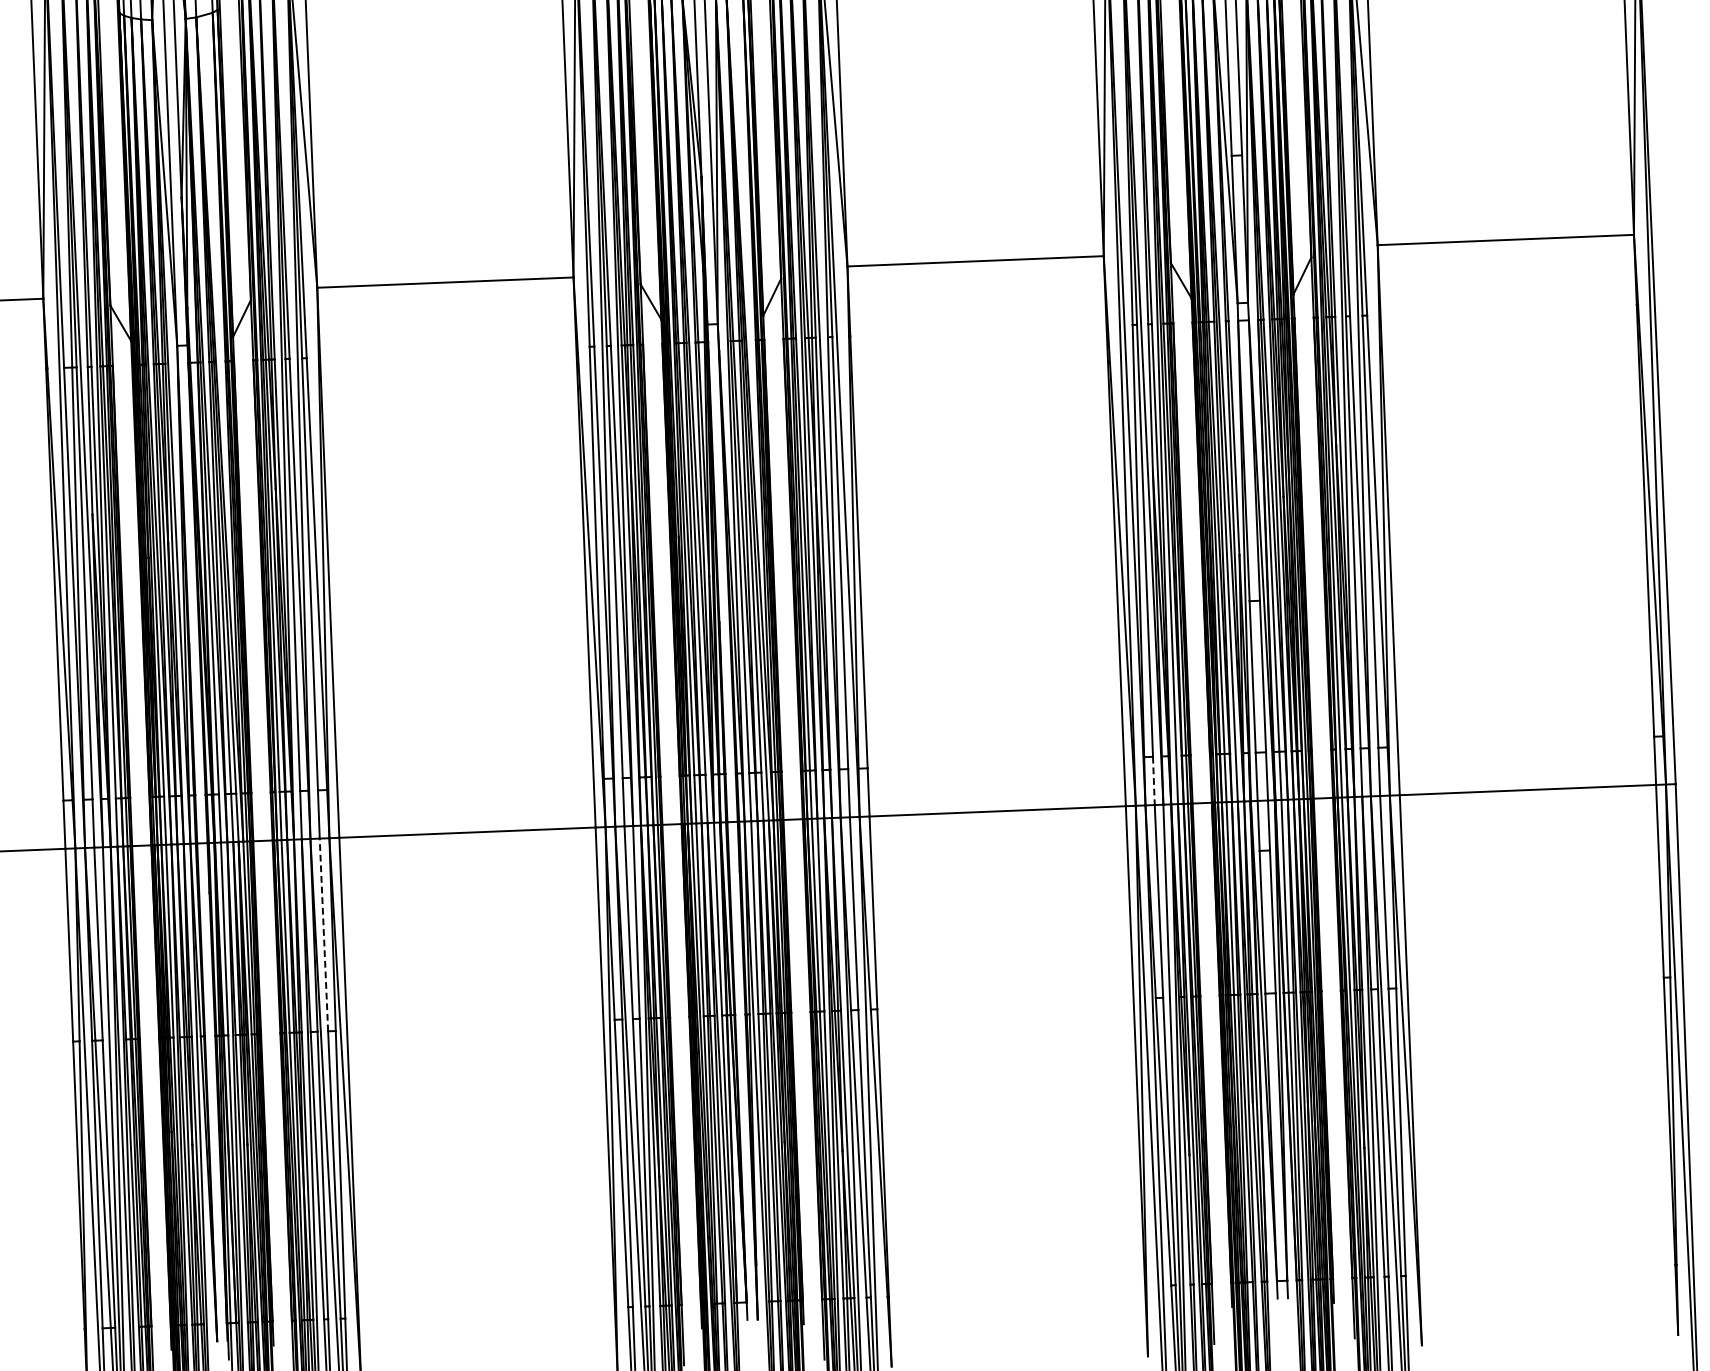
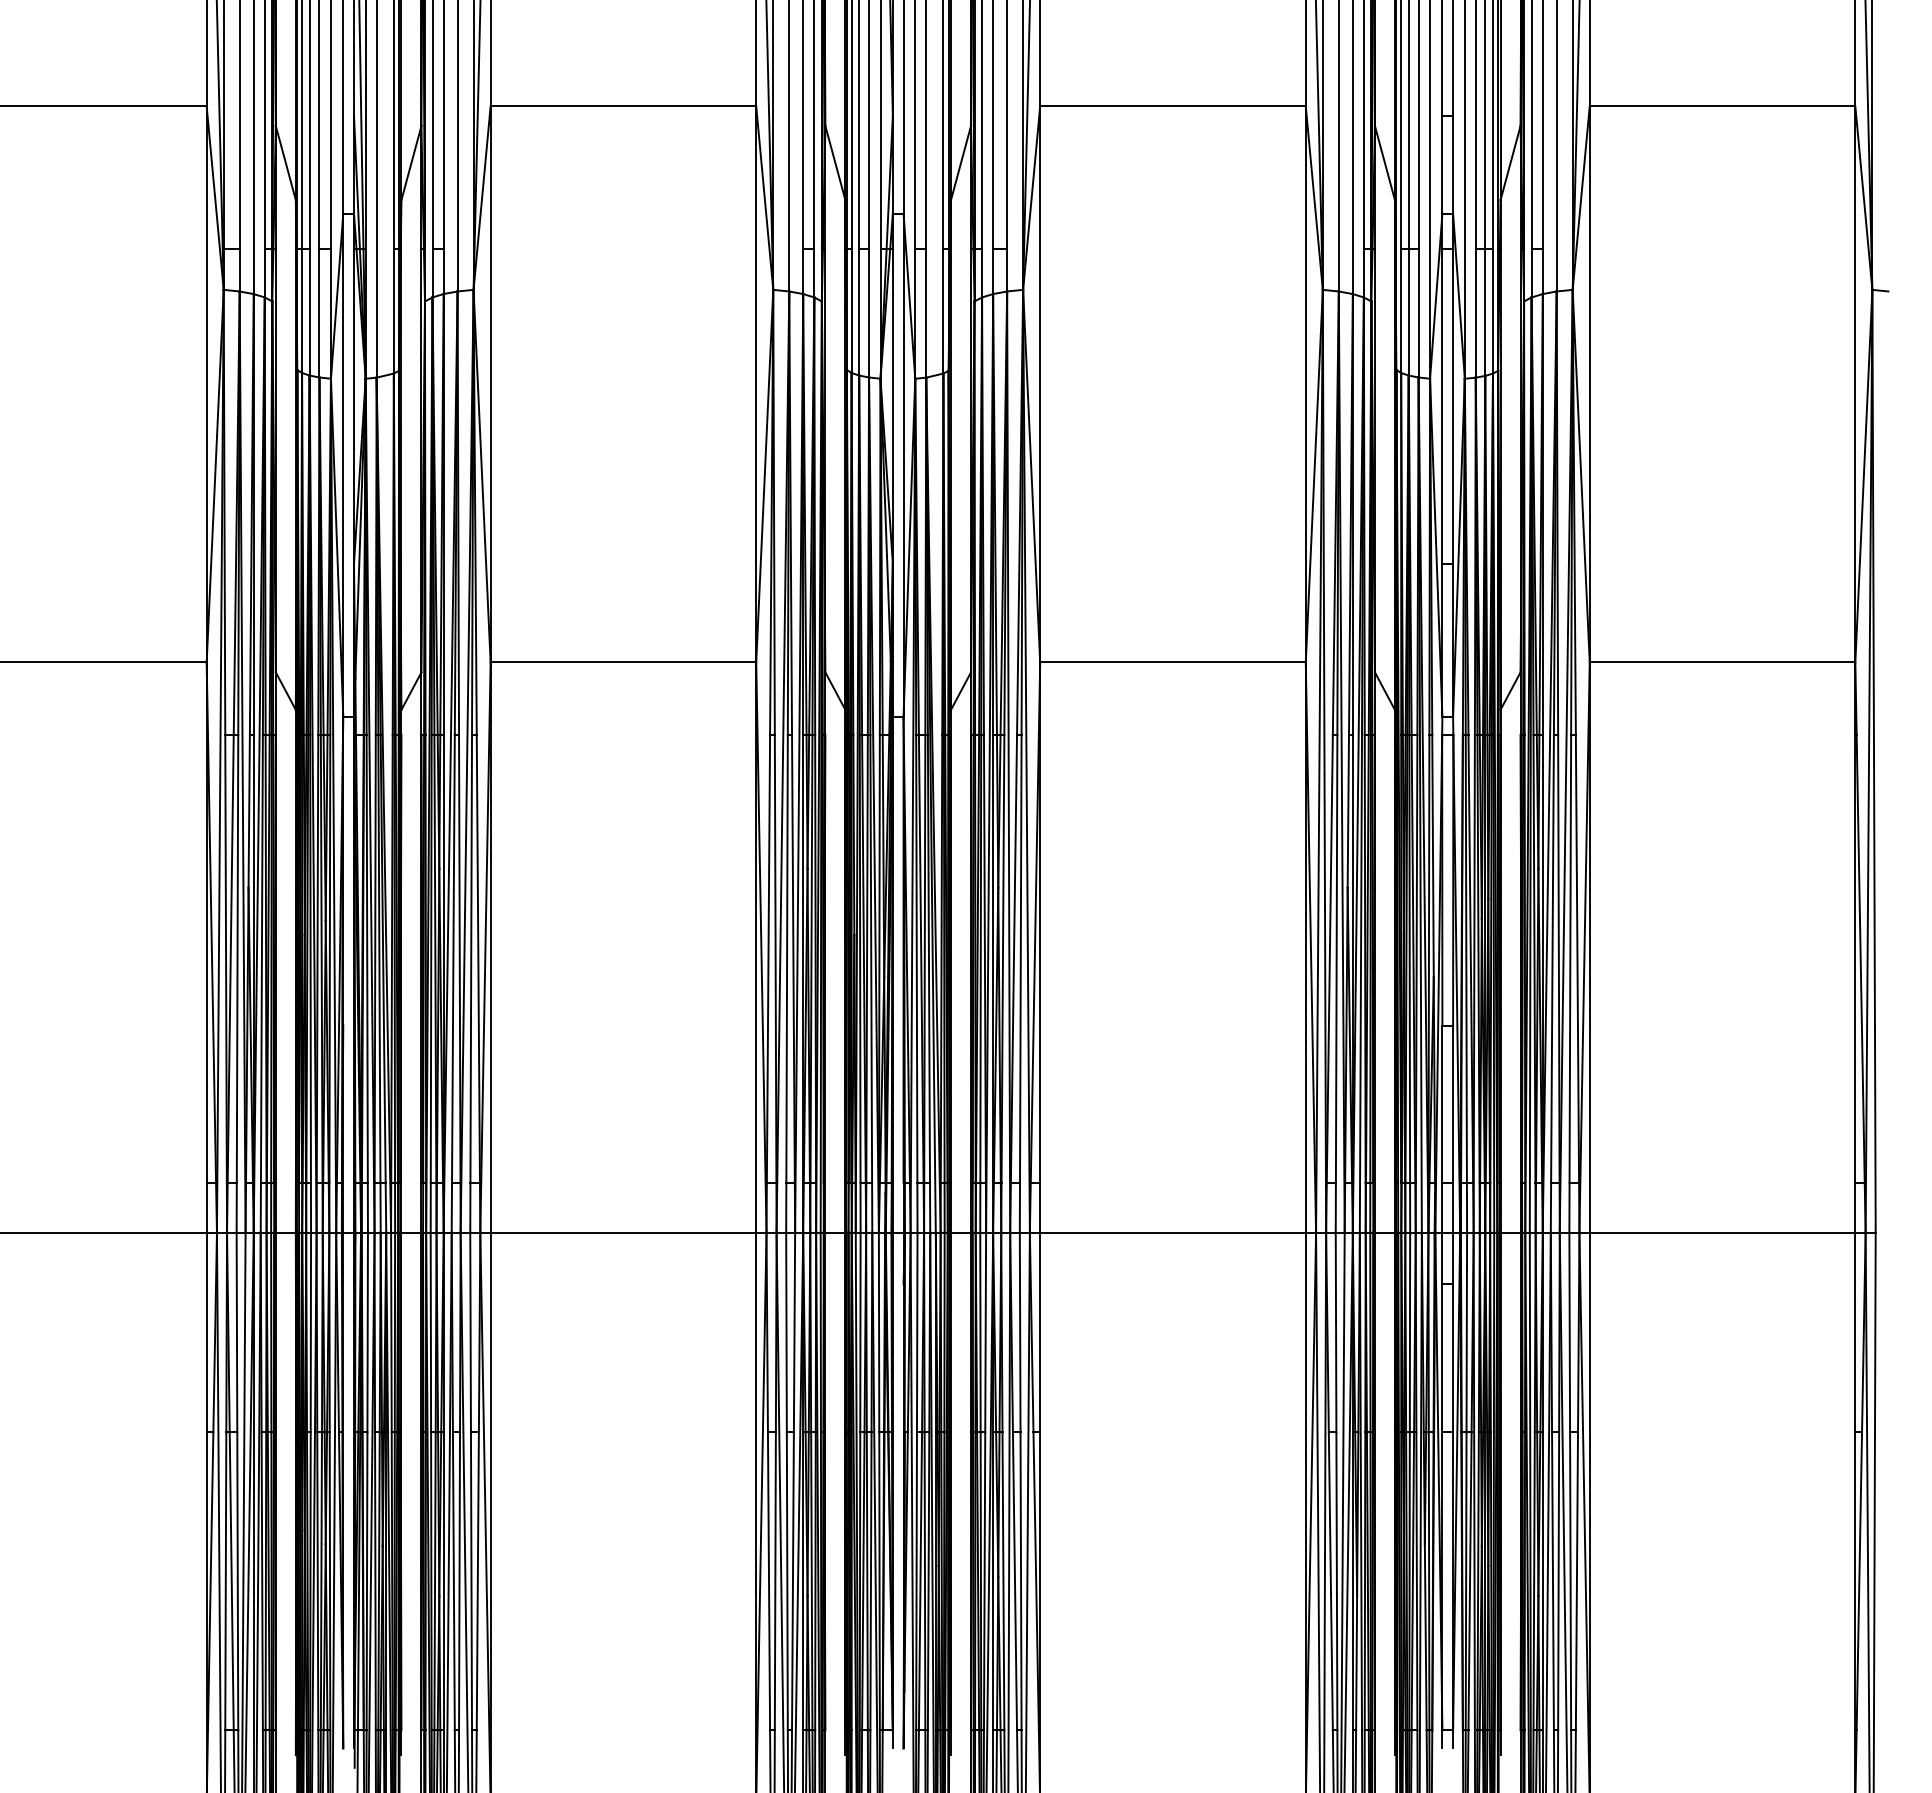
line: (1153, 780) -> (1335, 1207), dashed -> solid
line: (323, 935) -> (470, 1332), dashed -> solid

